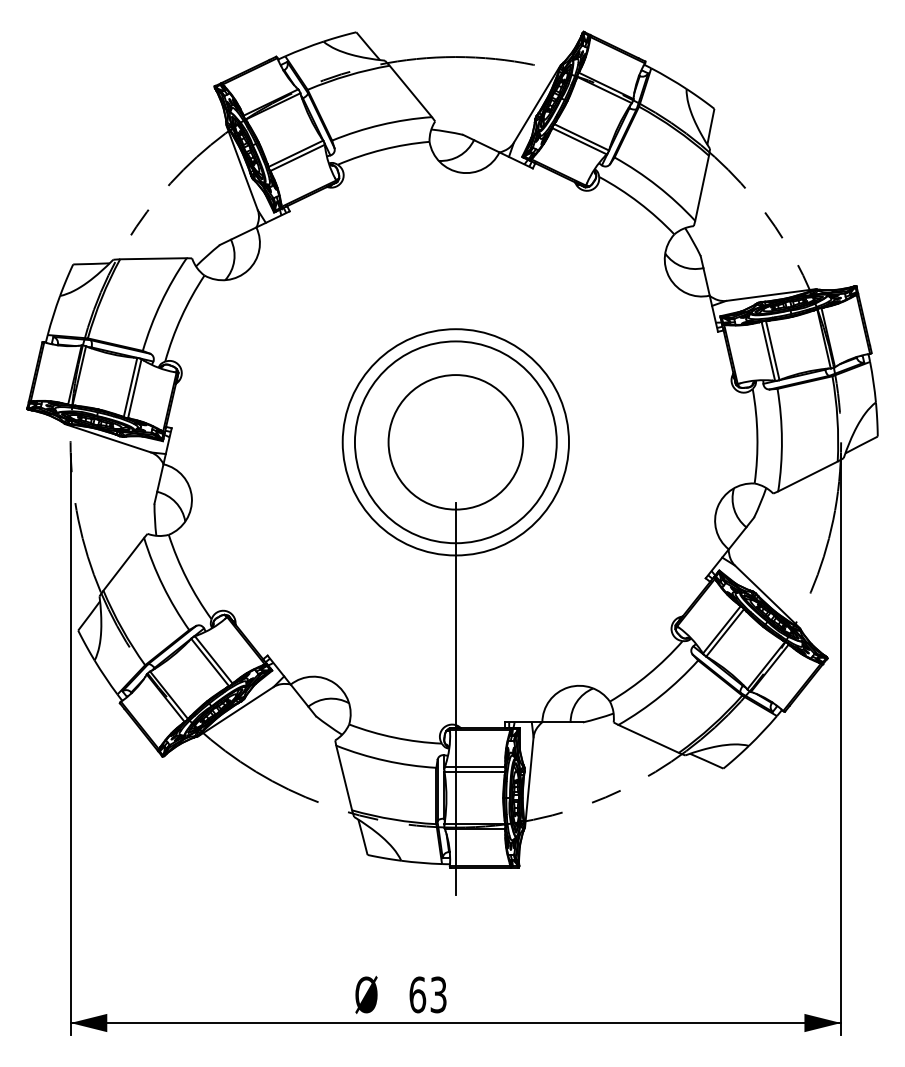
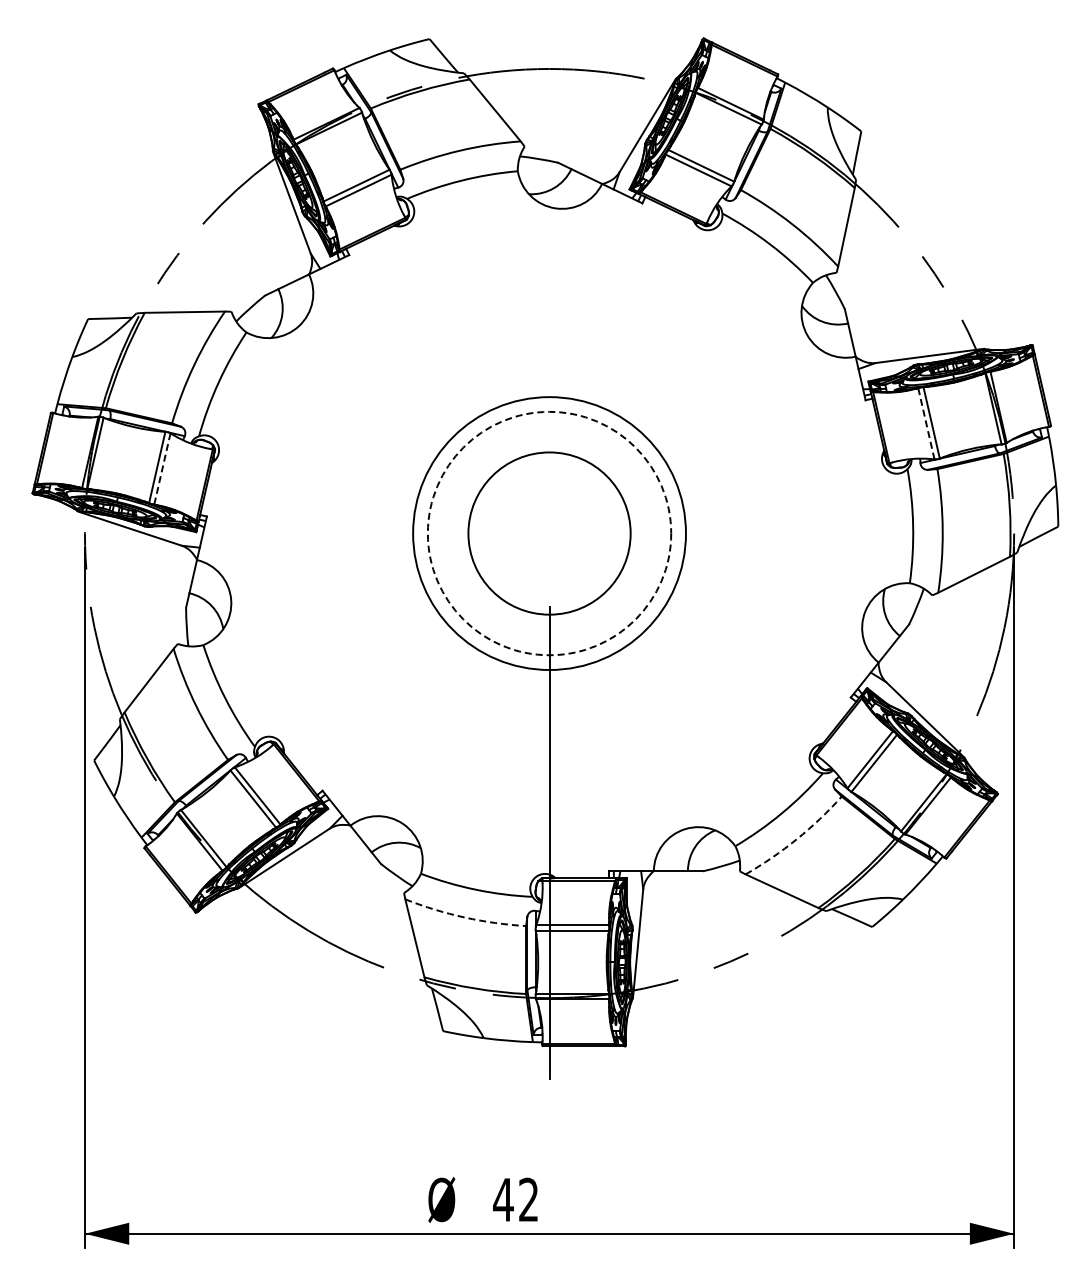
line: (768, 351) -> (926, 423), solid -> dashed
line: (134, 389) -> (162, 469), solid -> dashed
circle: (455, 442) -> (549, 533), solid -> dashed
arc: (660, 696) -> (796, 839), solid -> dashed
arc: (385, 760) -> (464, 917), solid -> dashed
text: (427, 994) -> (515, 1199), 63 -> 42

